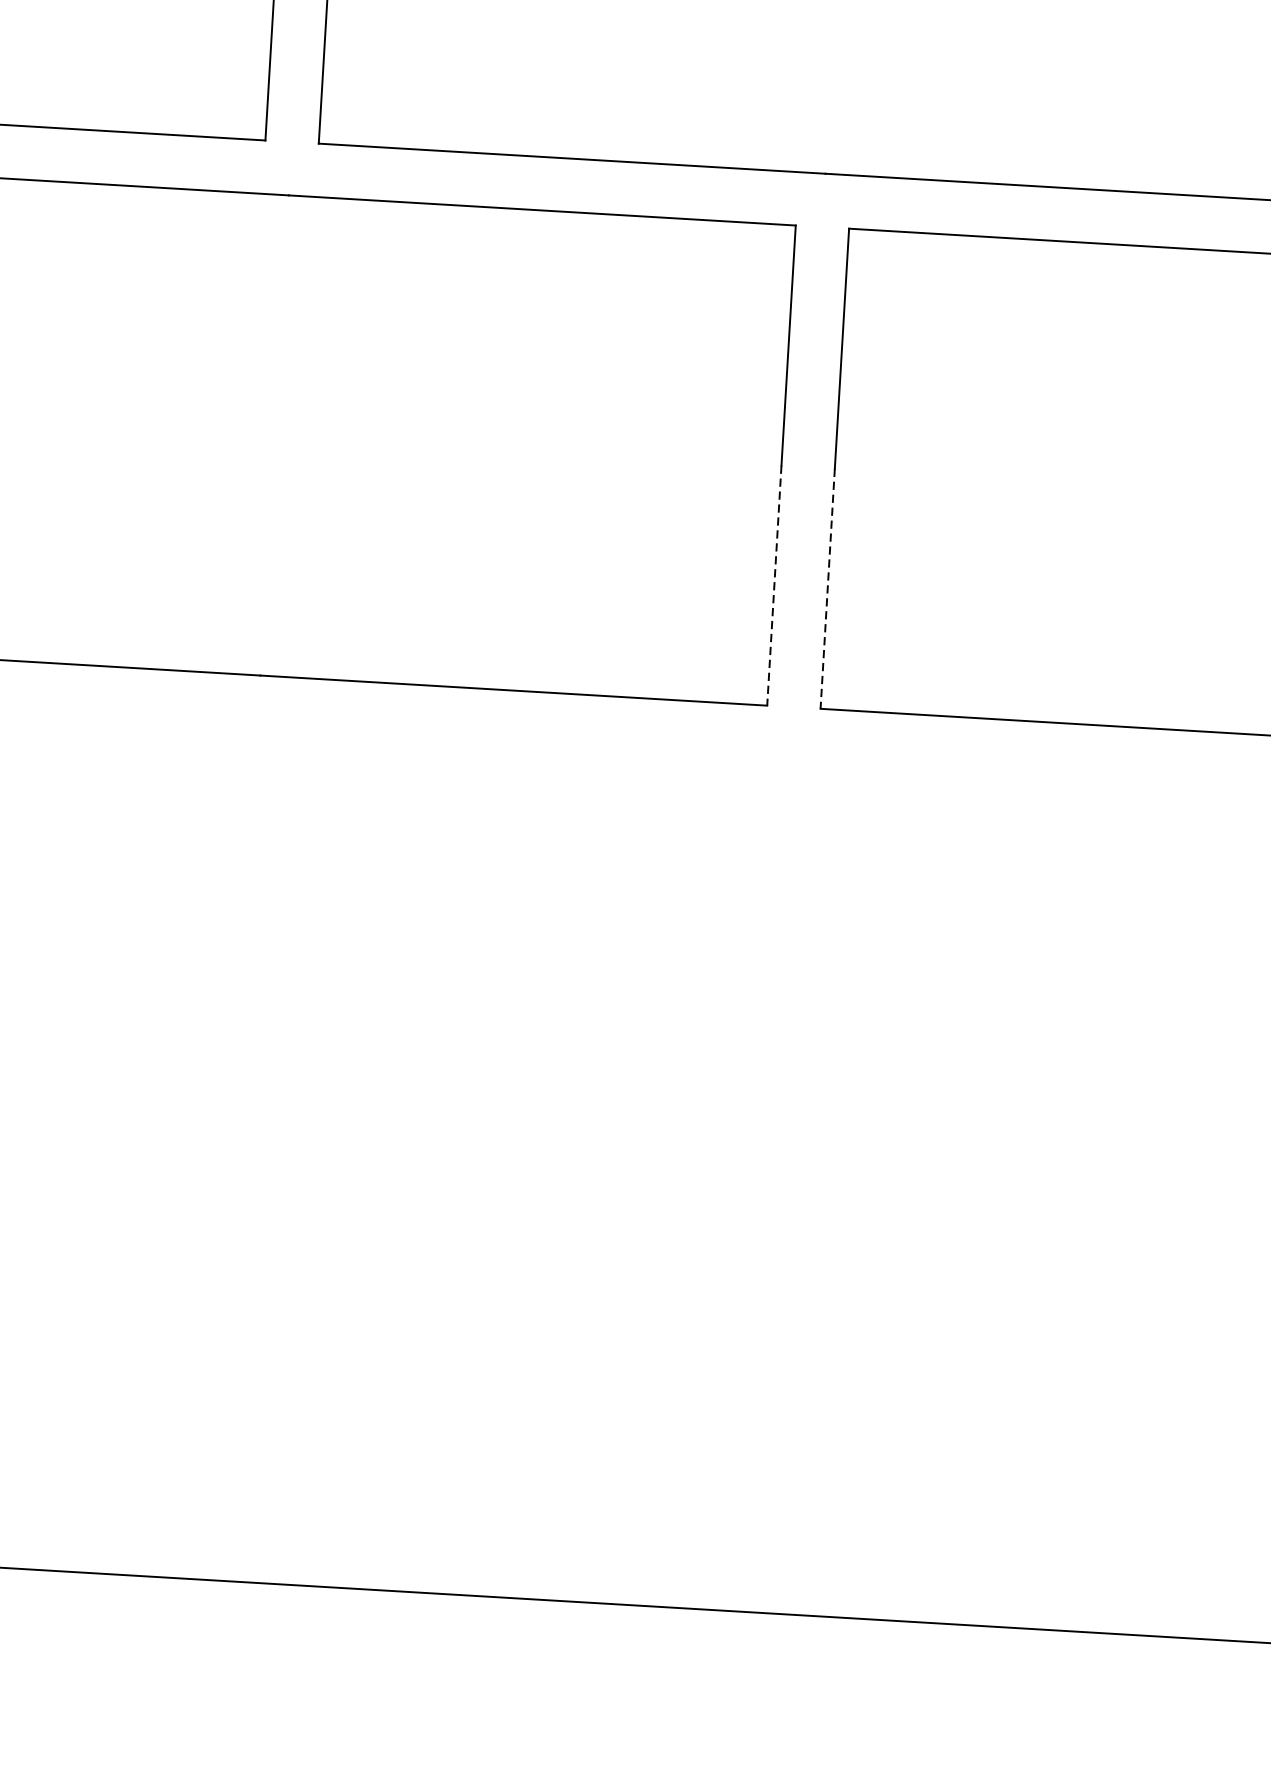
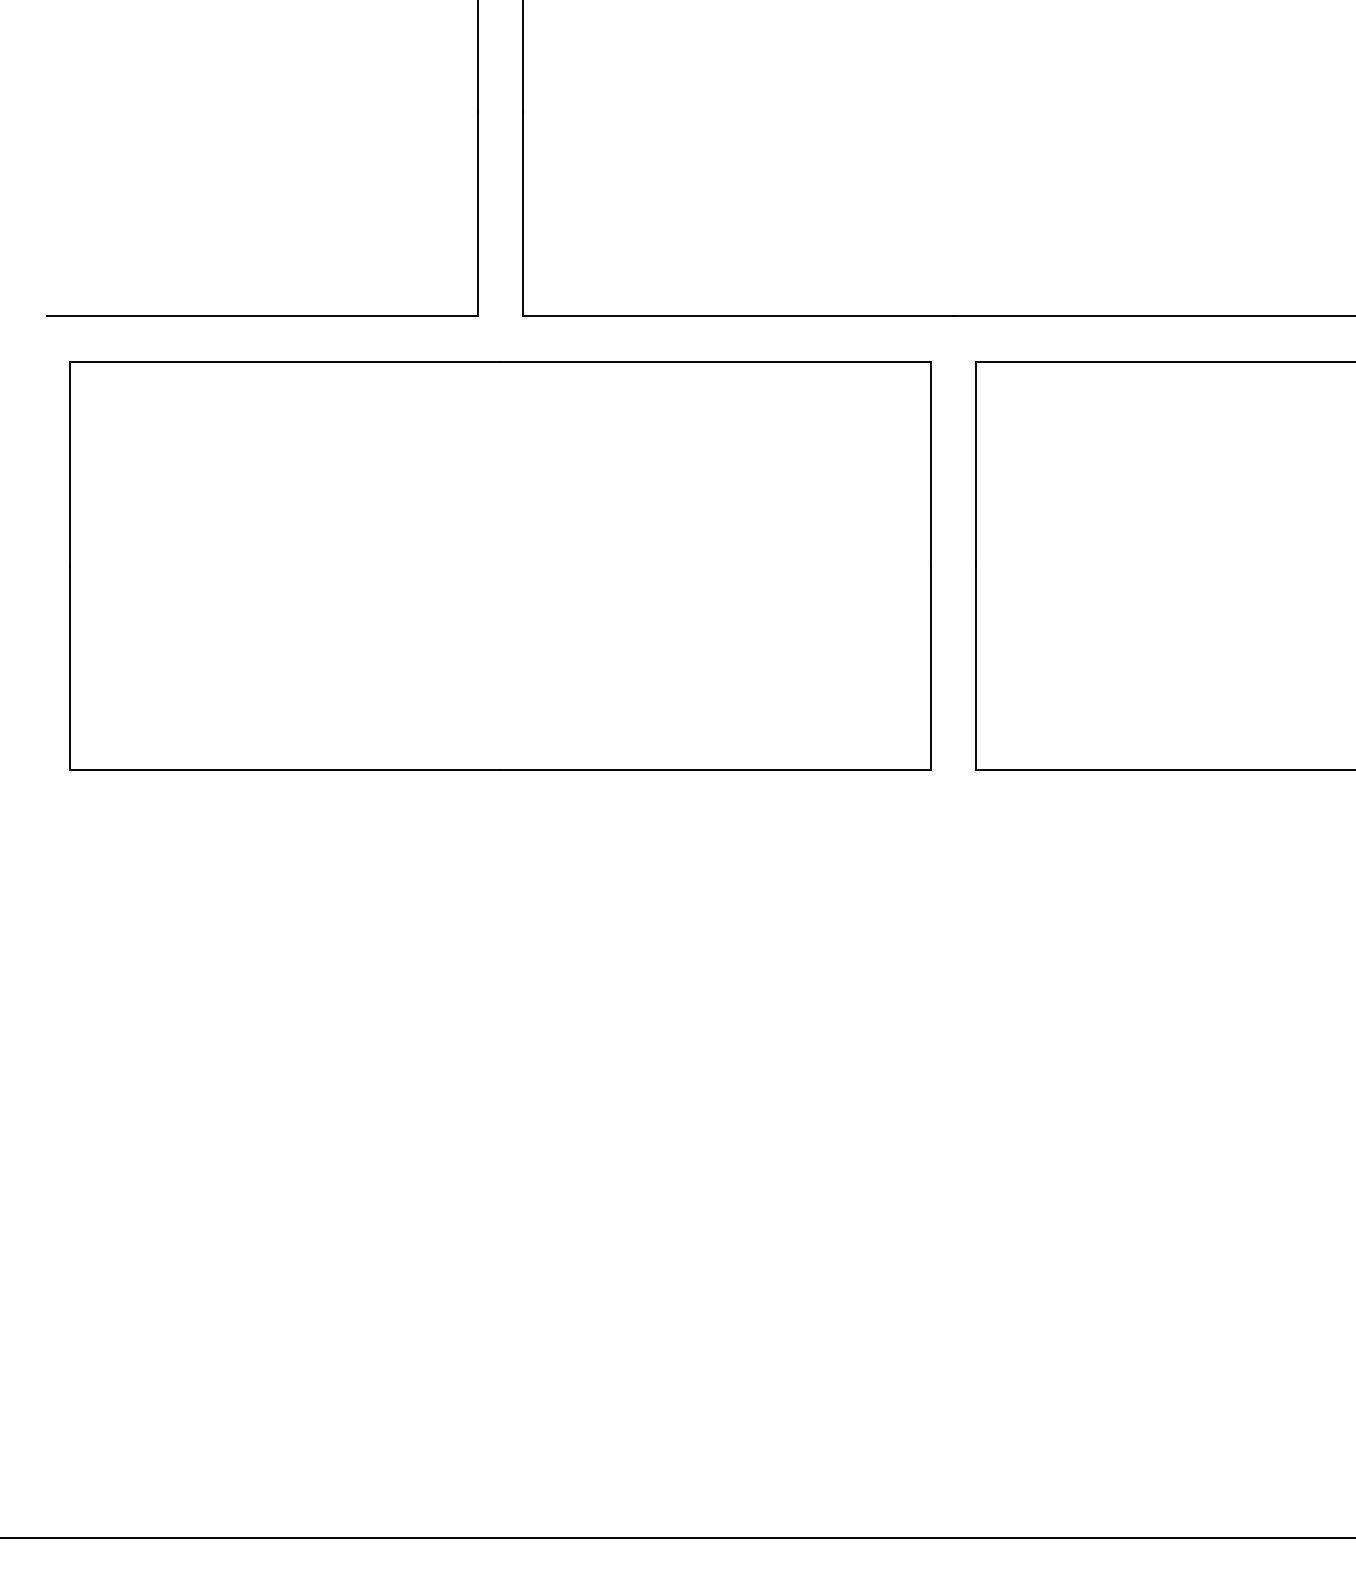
line: (774, 585) -> (931, 667), dashed -> solid
line: (827, 588) -> (976, 667), dashed -> solid

